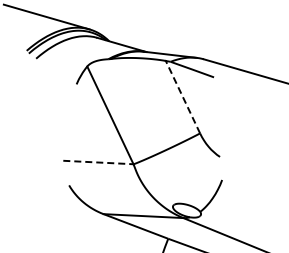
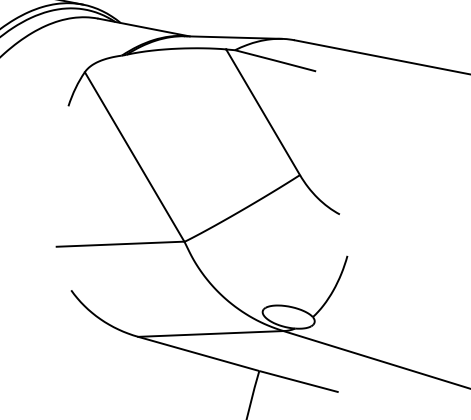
line: (182, 96) -> (262, 111), dashed -> solid
line: (98, 162) -> (120, 244), dashed -> solid

